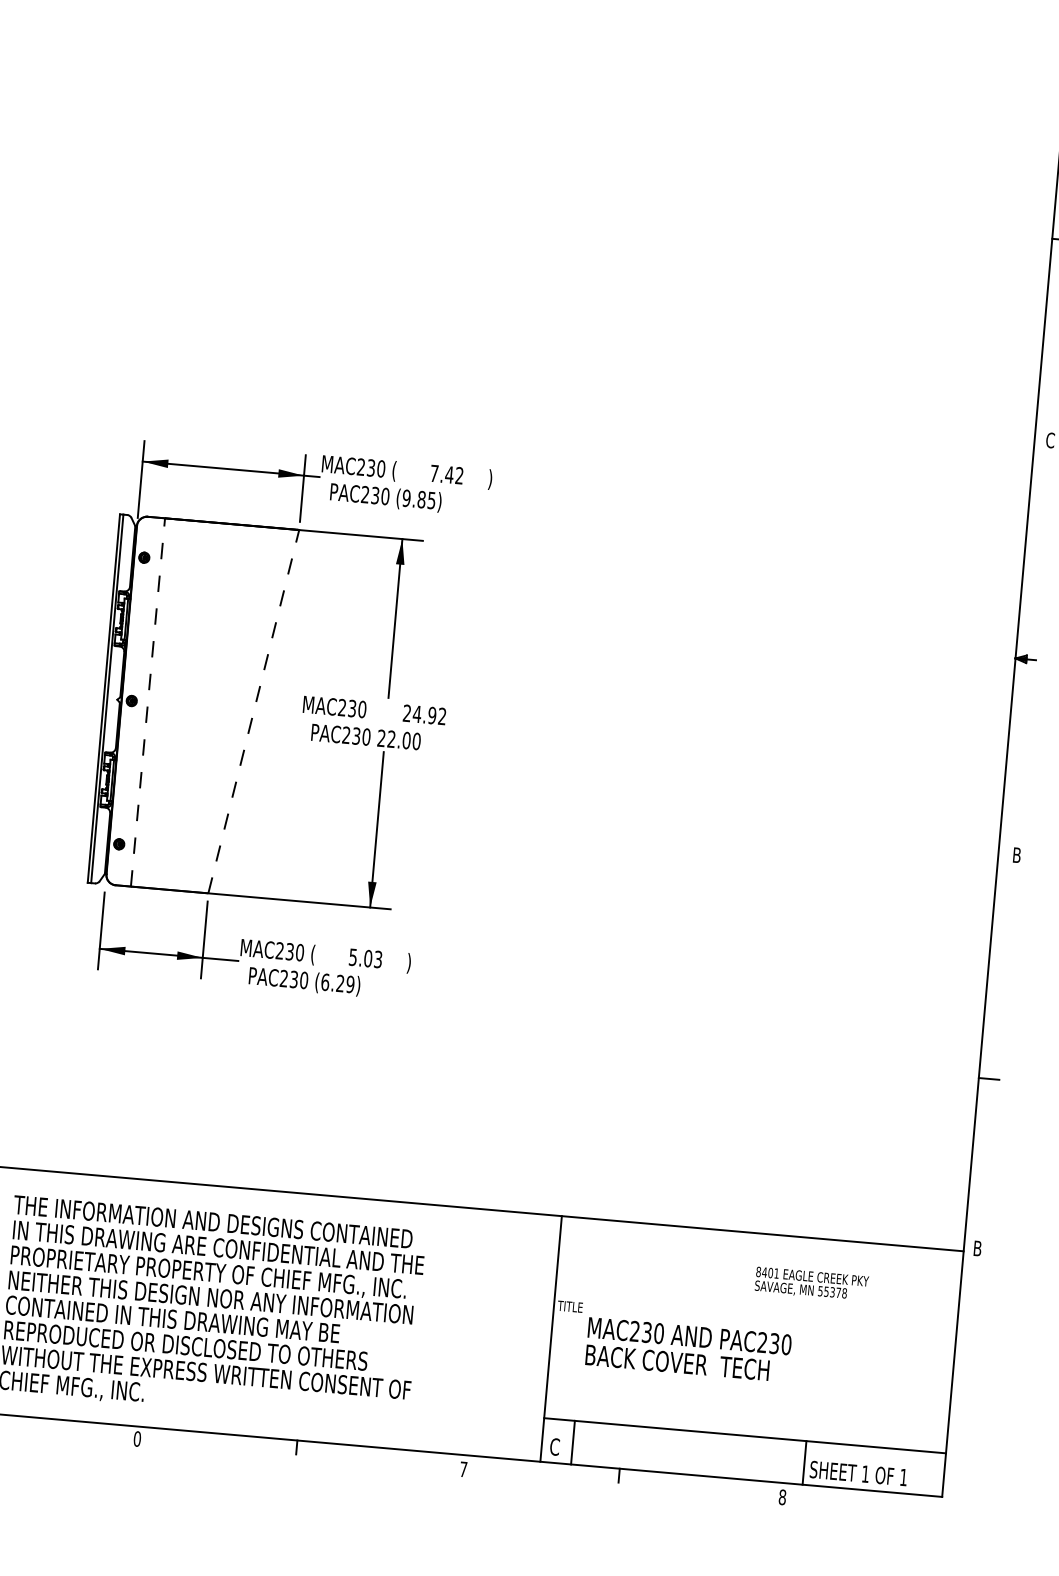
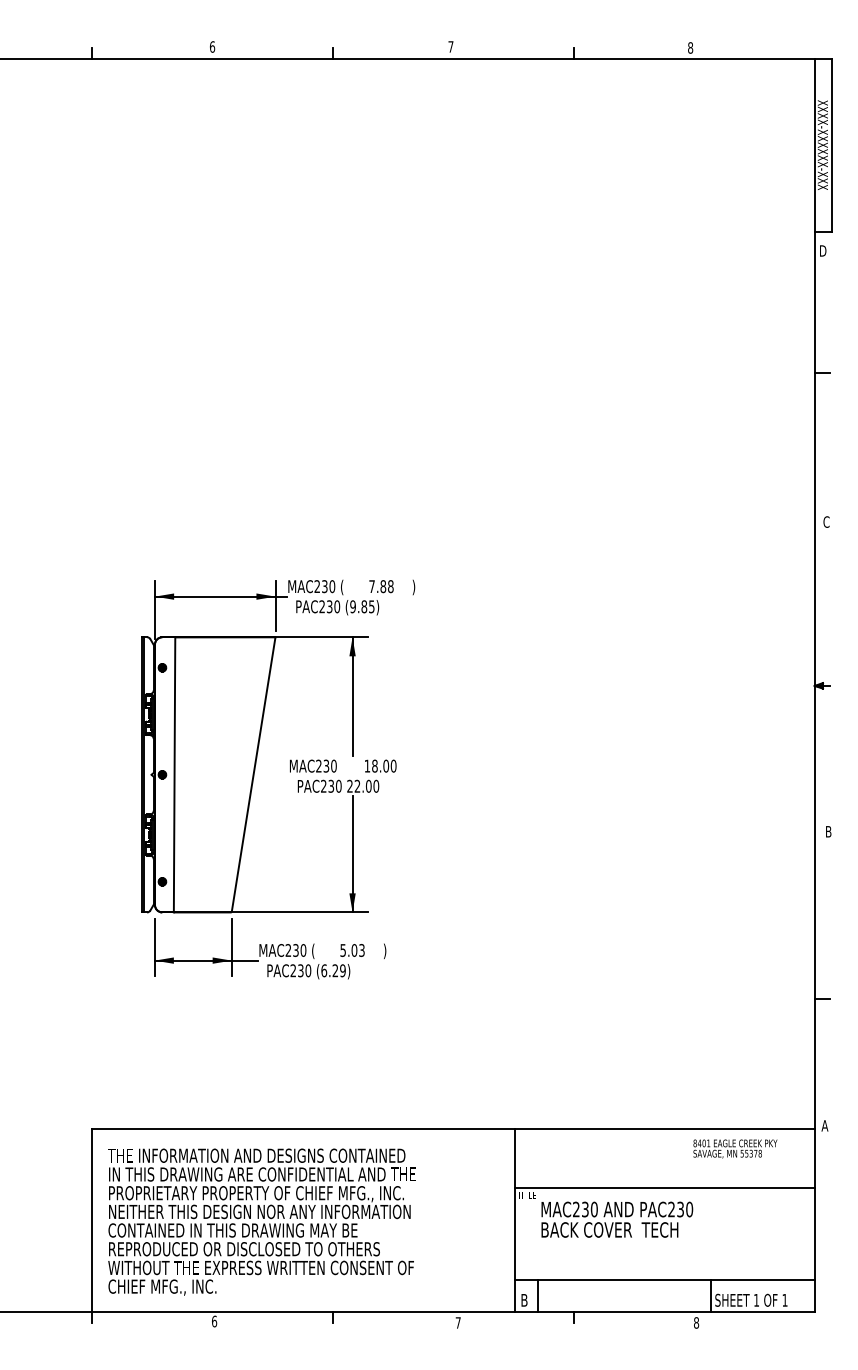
text: (453, 475) -> (386, 586), 7.42 -> 7.88
line: (147, 701) -> (174, 774), dashed -> solid
line: (253, 712) -> (253, 775), dashed -> solid
text: (424, 714) -> (380, 765), 24.92 -> 18.00
text: (977, 1248) -> (824, 1125), B -> A
text: (812, 1283) -> (735, 1148), moved
line: (755, 1312) -> (664, 1187), added
text: (137, 1438) -> (214, 1321), 0 -> 6
text: (555, 1445) -> (524, 1299), C -> B

